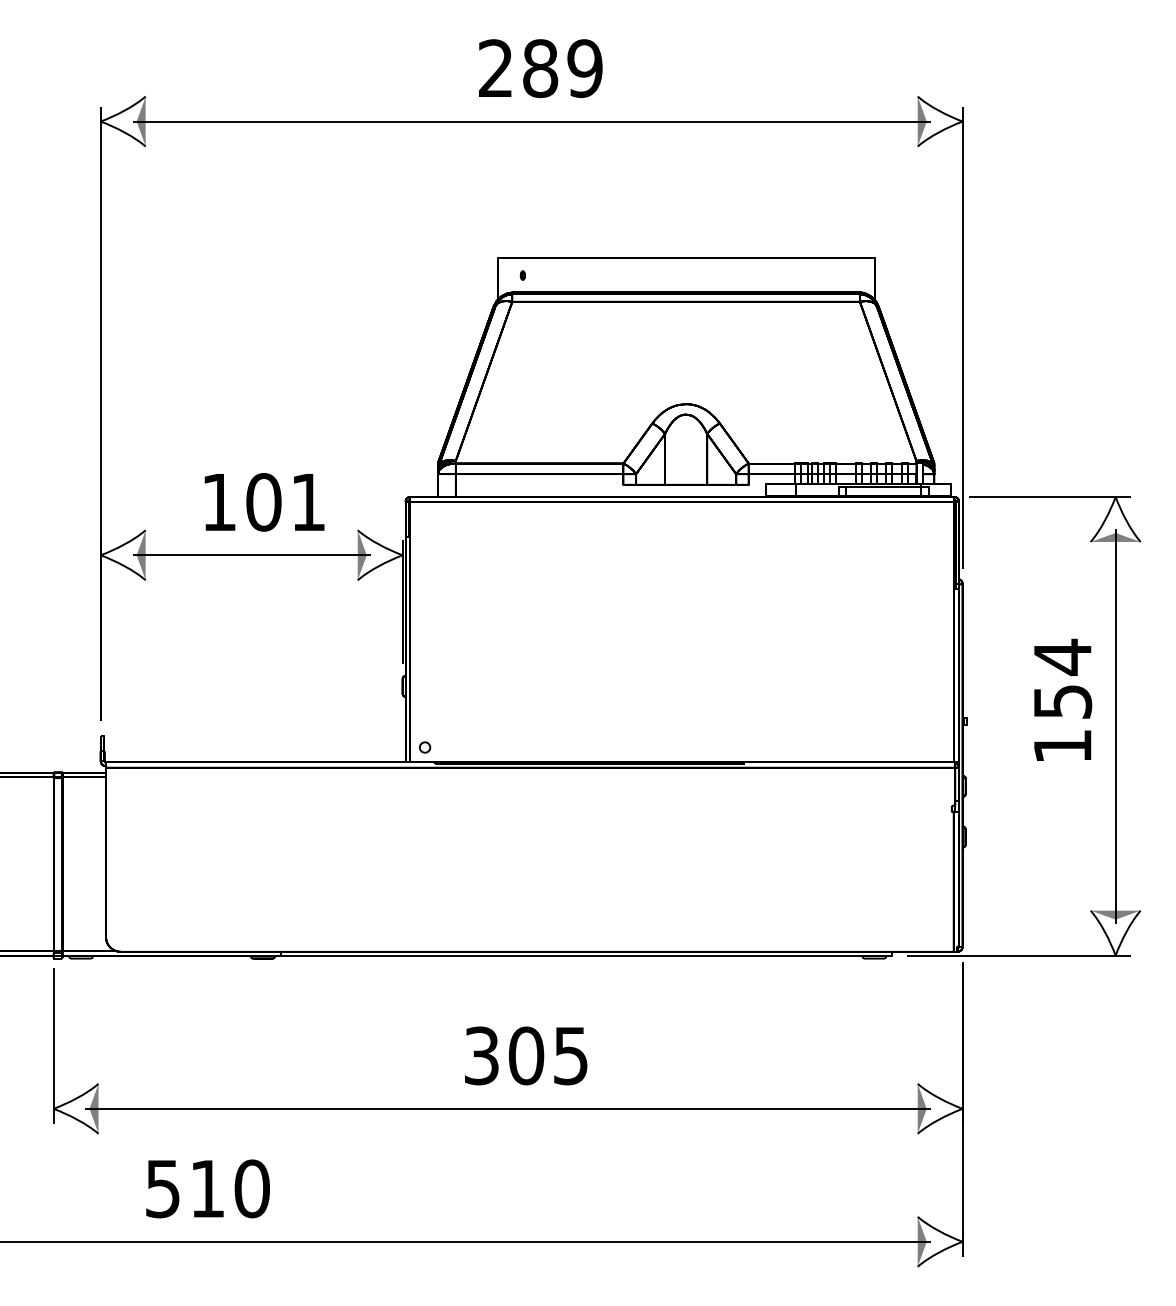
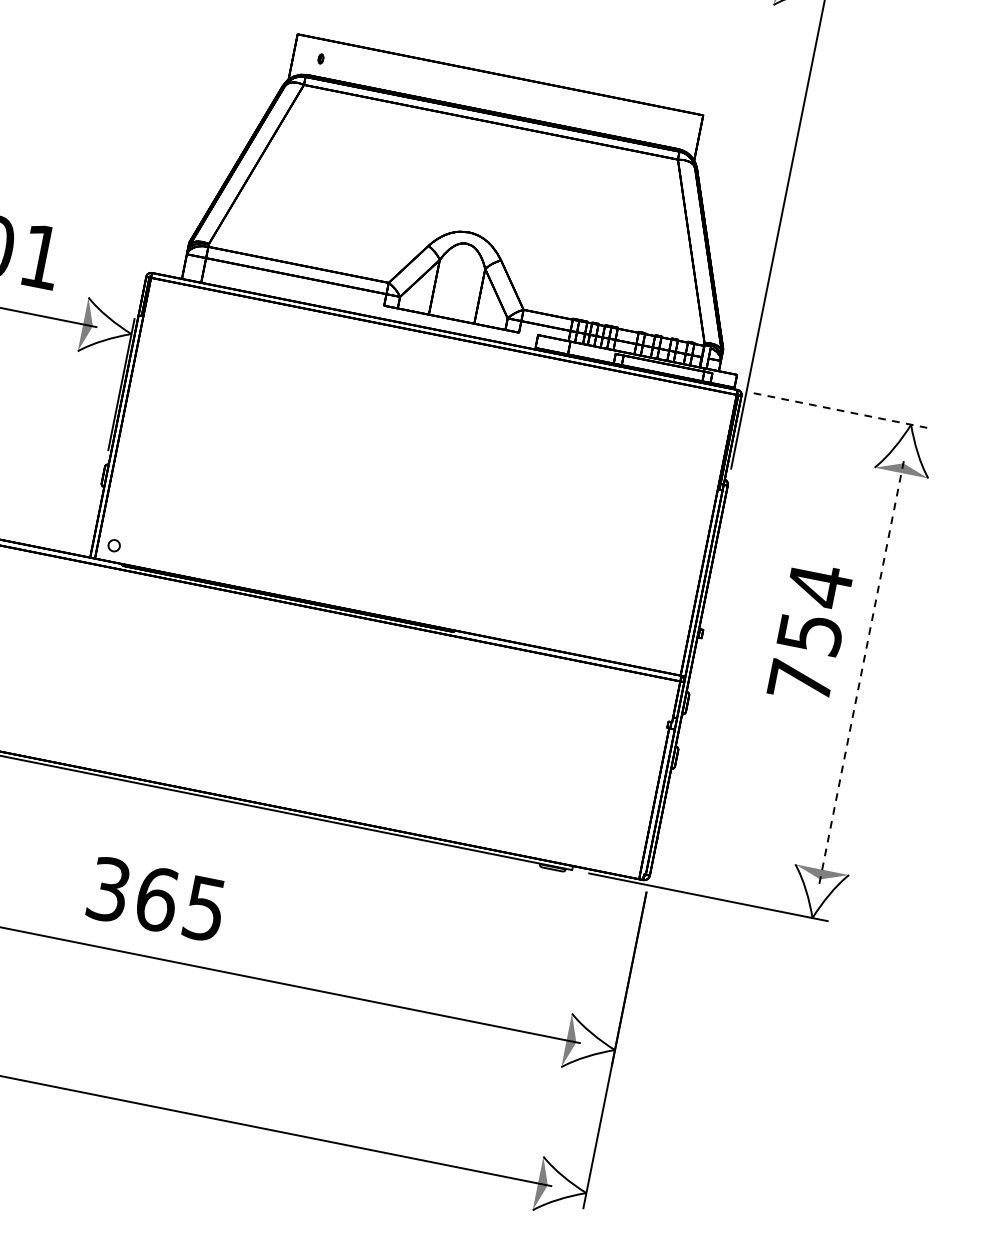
line: (1049, 497) -> (839, 410), solid -> dashed
line: (1115, 726) -> (861, 671), solid -> dashed
text: (1062, 746) -> (800, 681), 154 -> 754
text: (526, 1055) -> (157, 898), 305 -> 365

